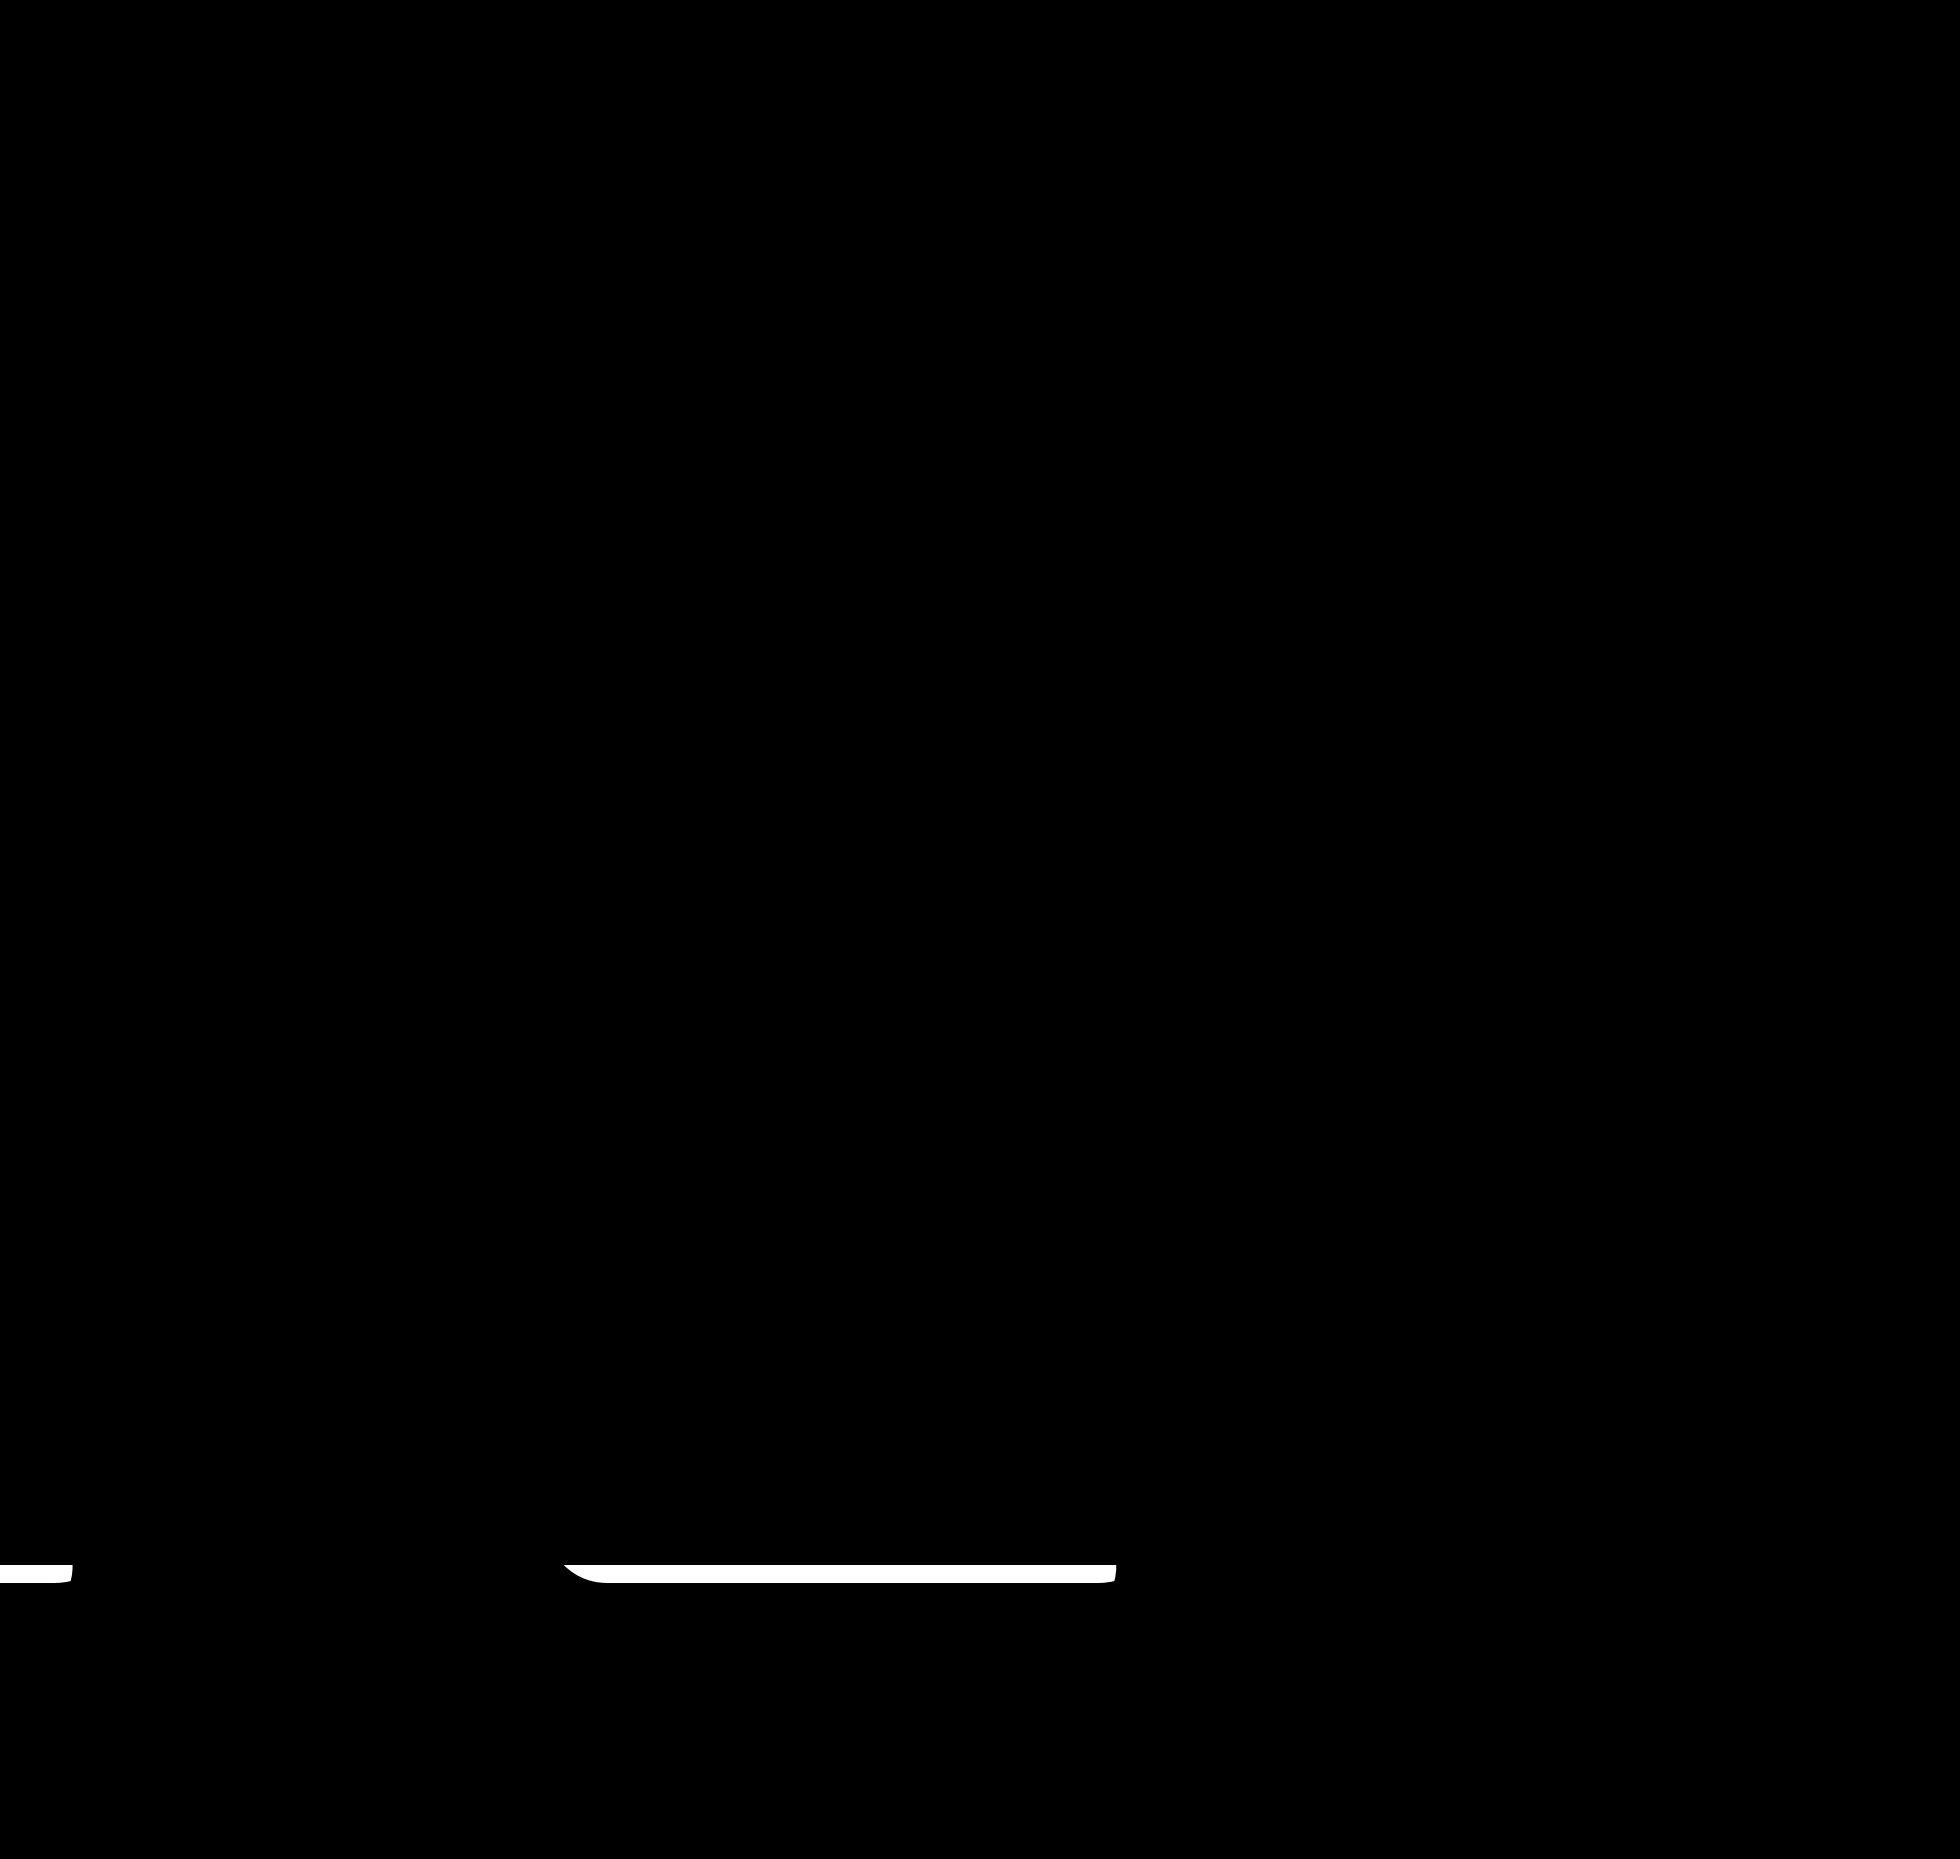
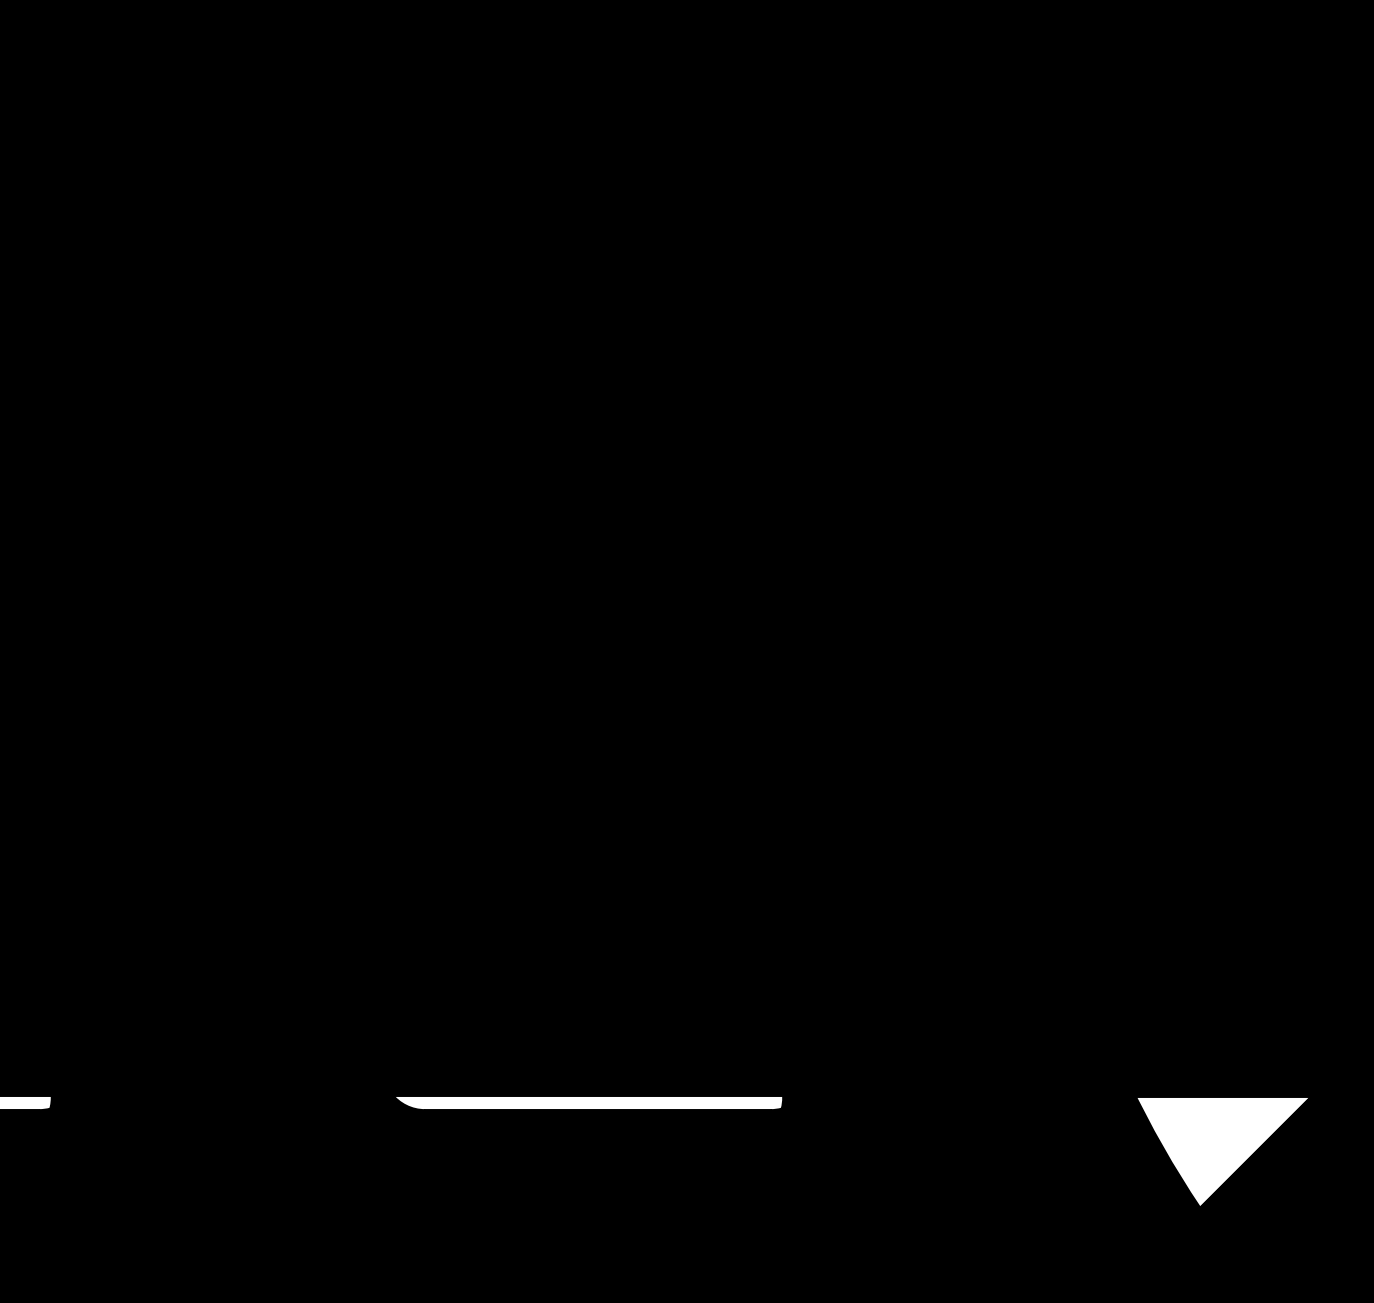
fill: (1745, 1643) -> (1223, 1151), removed

